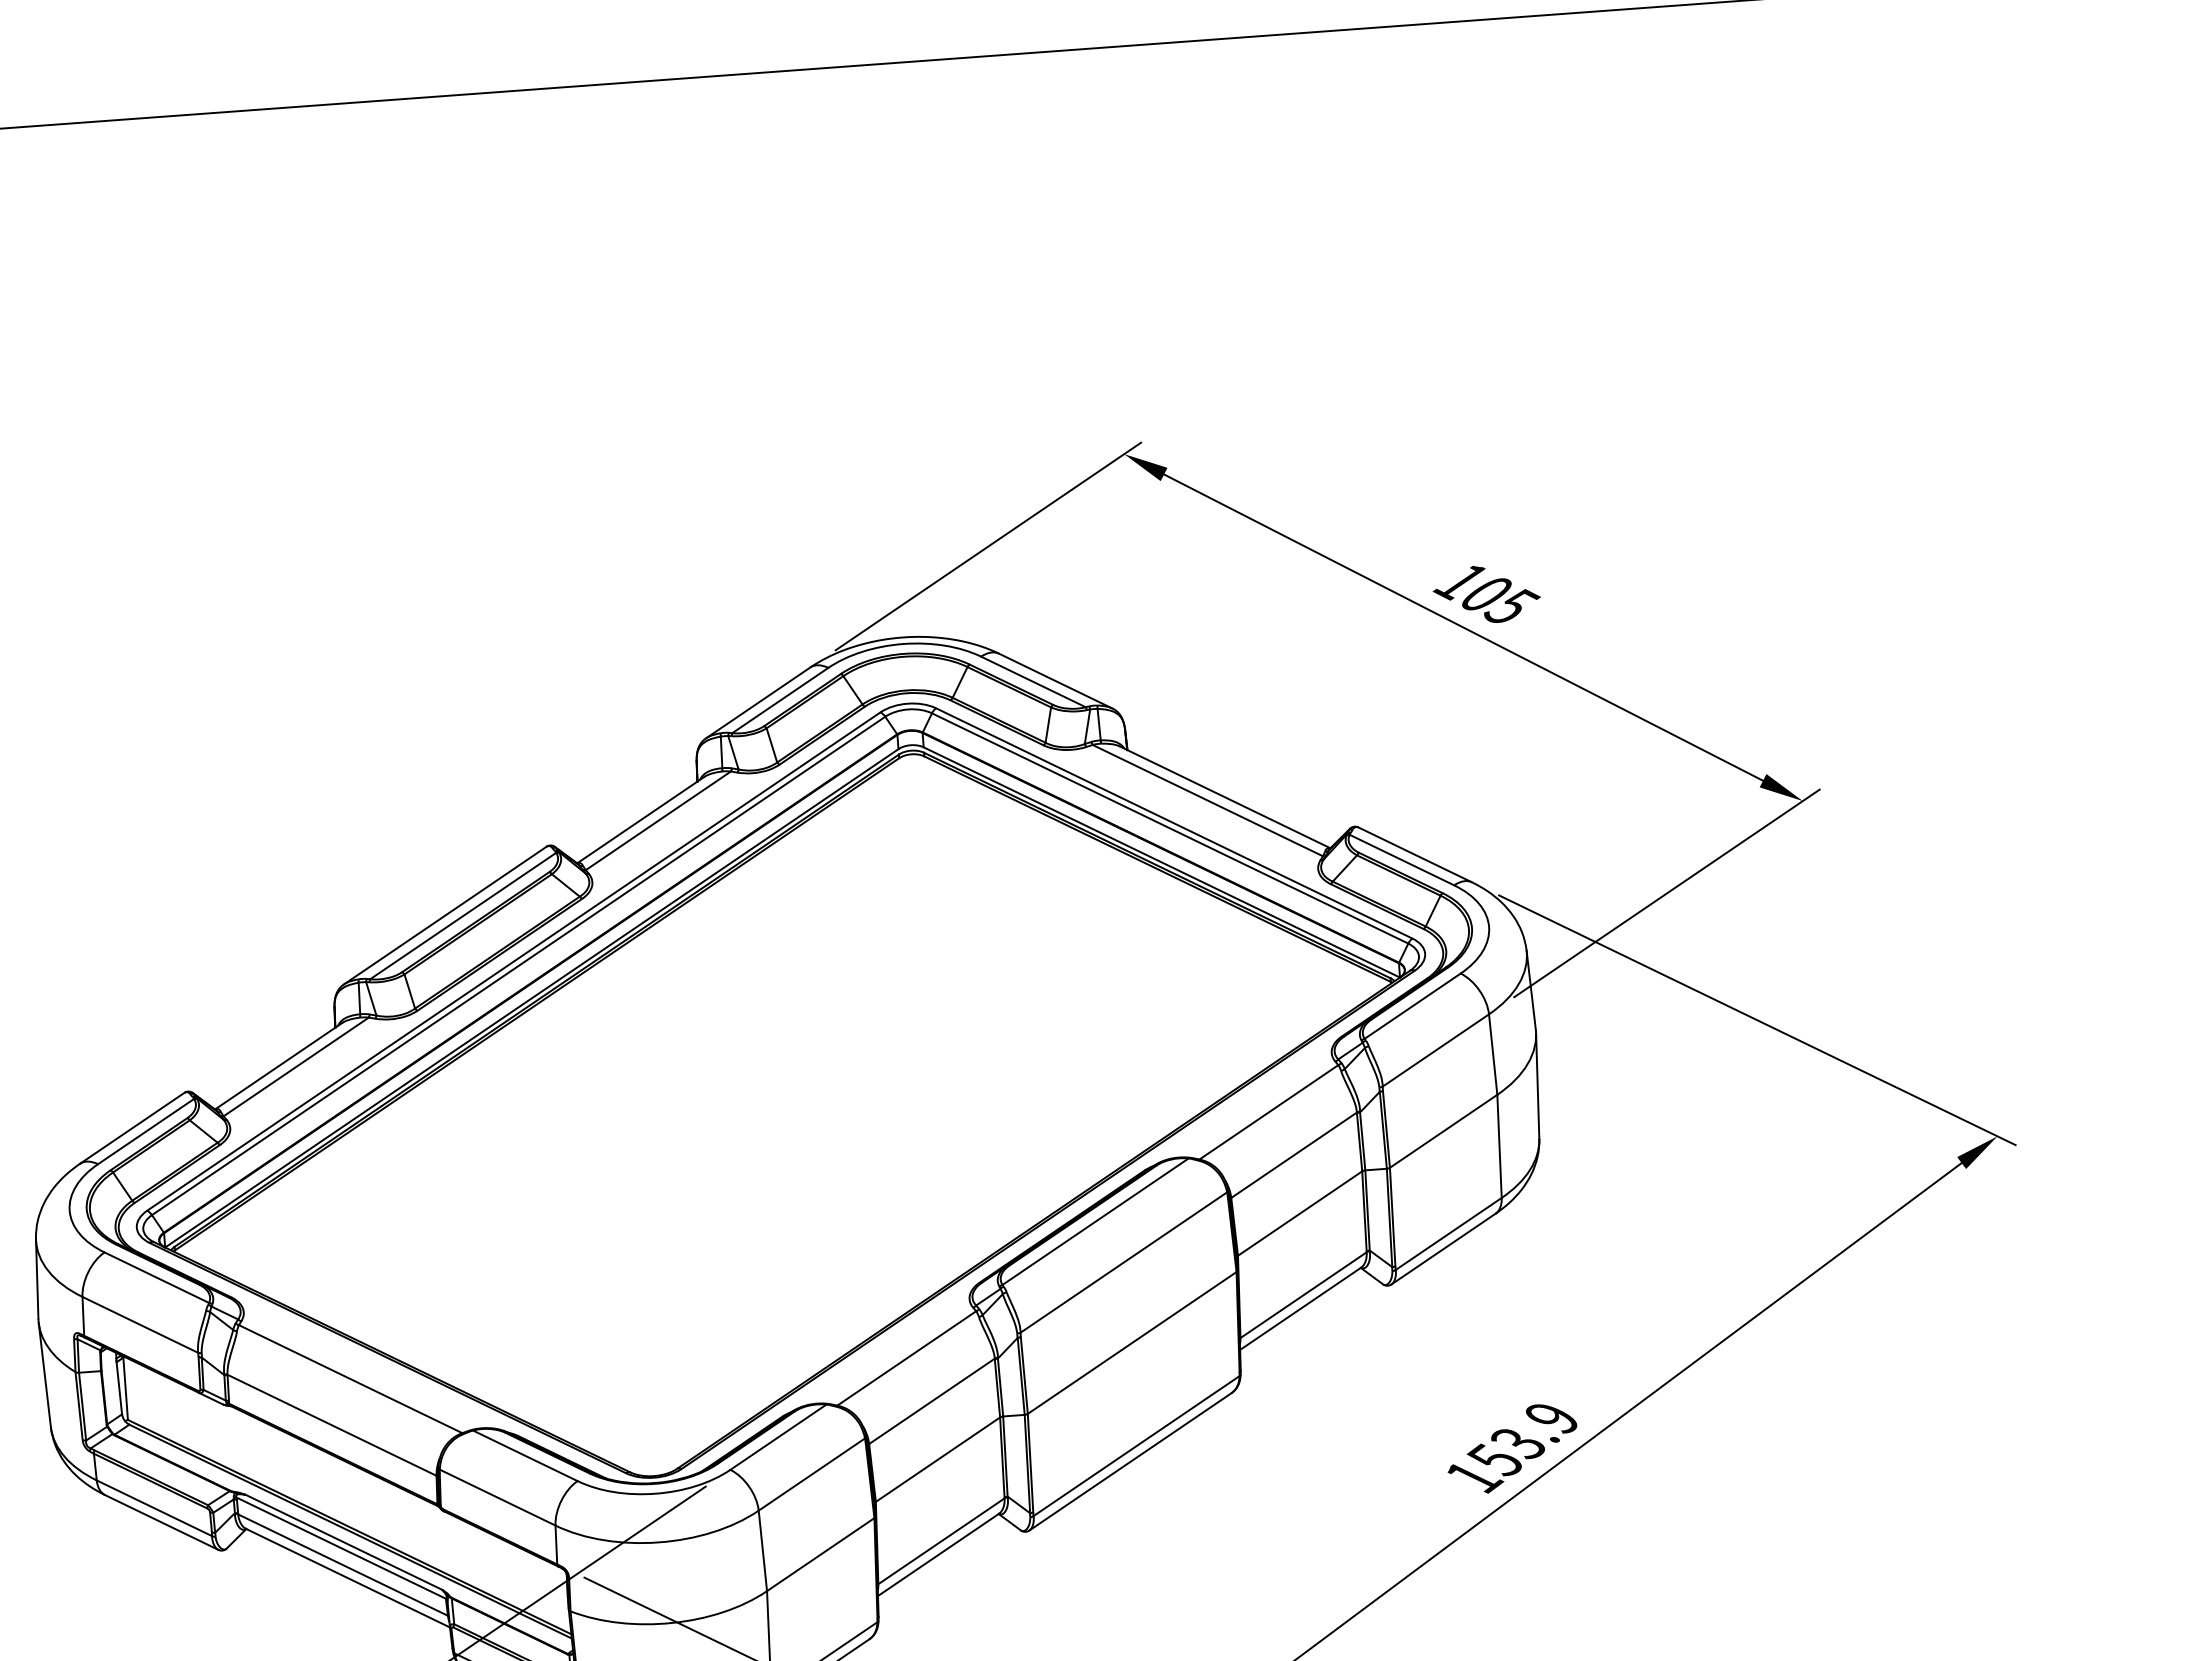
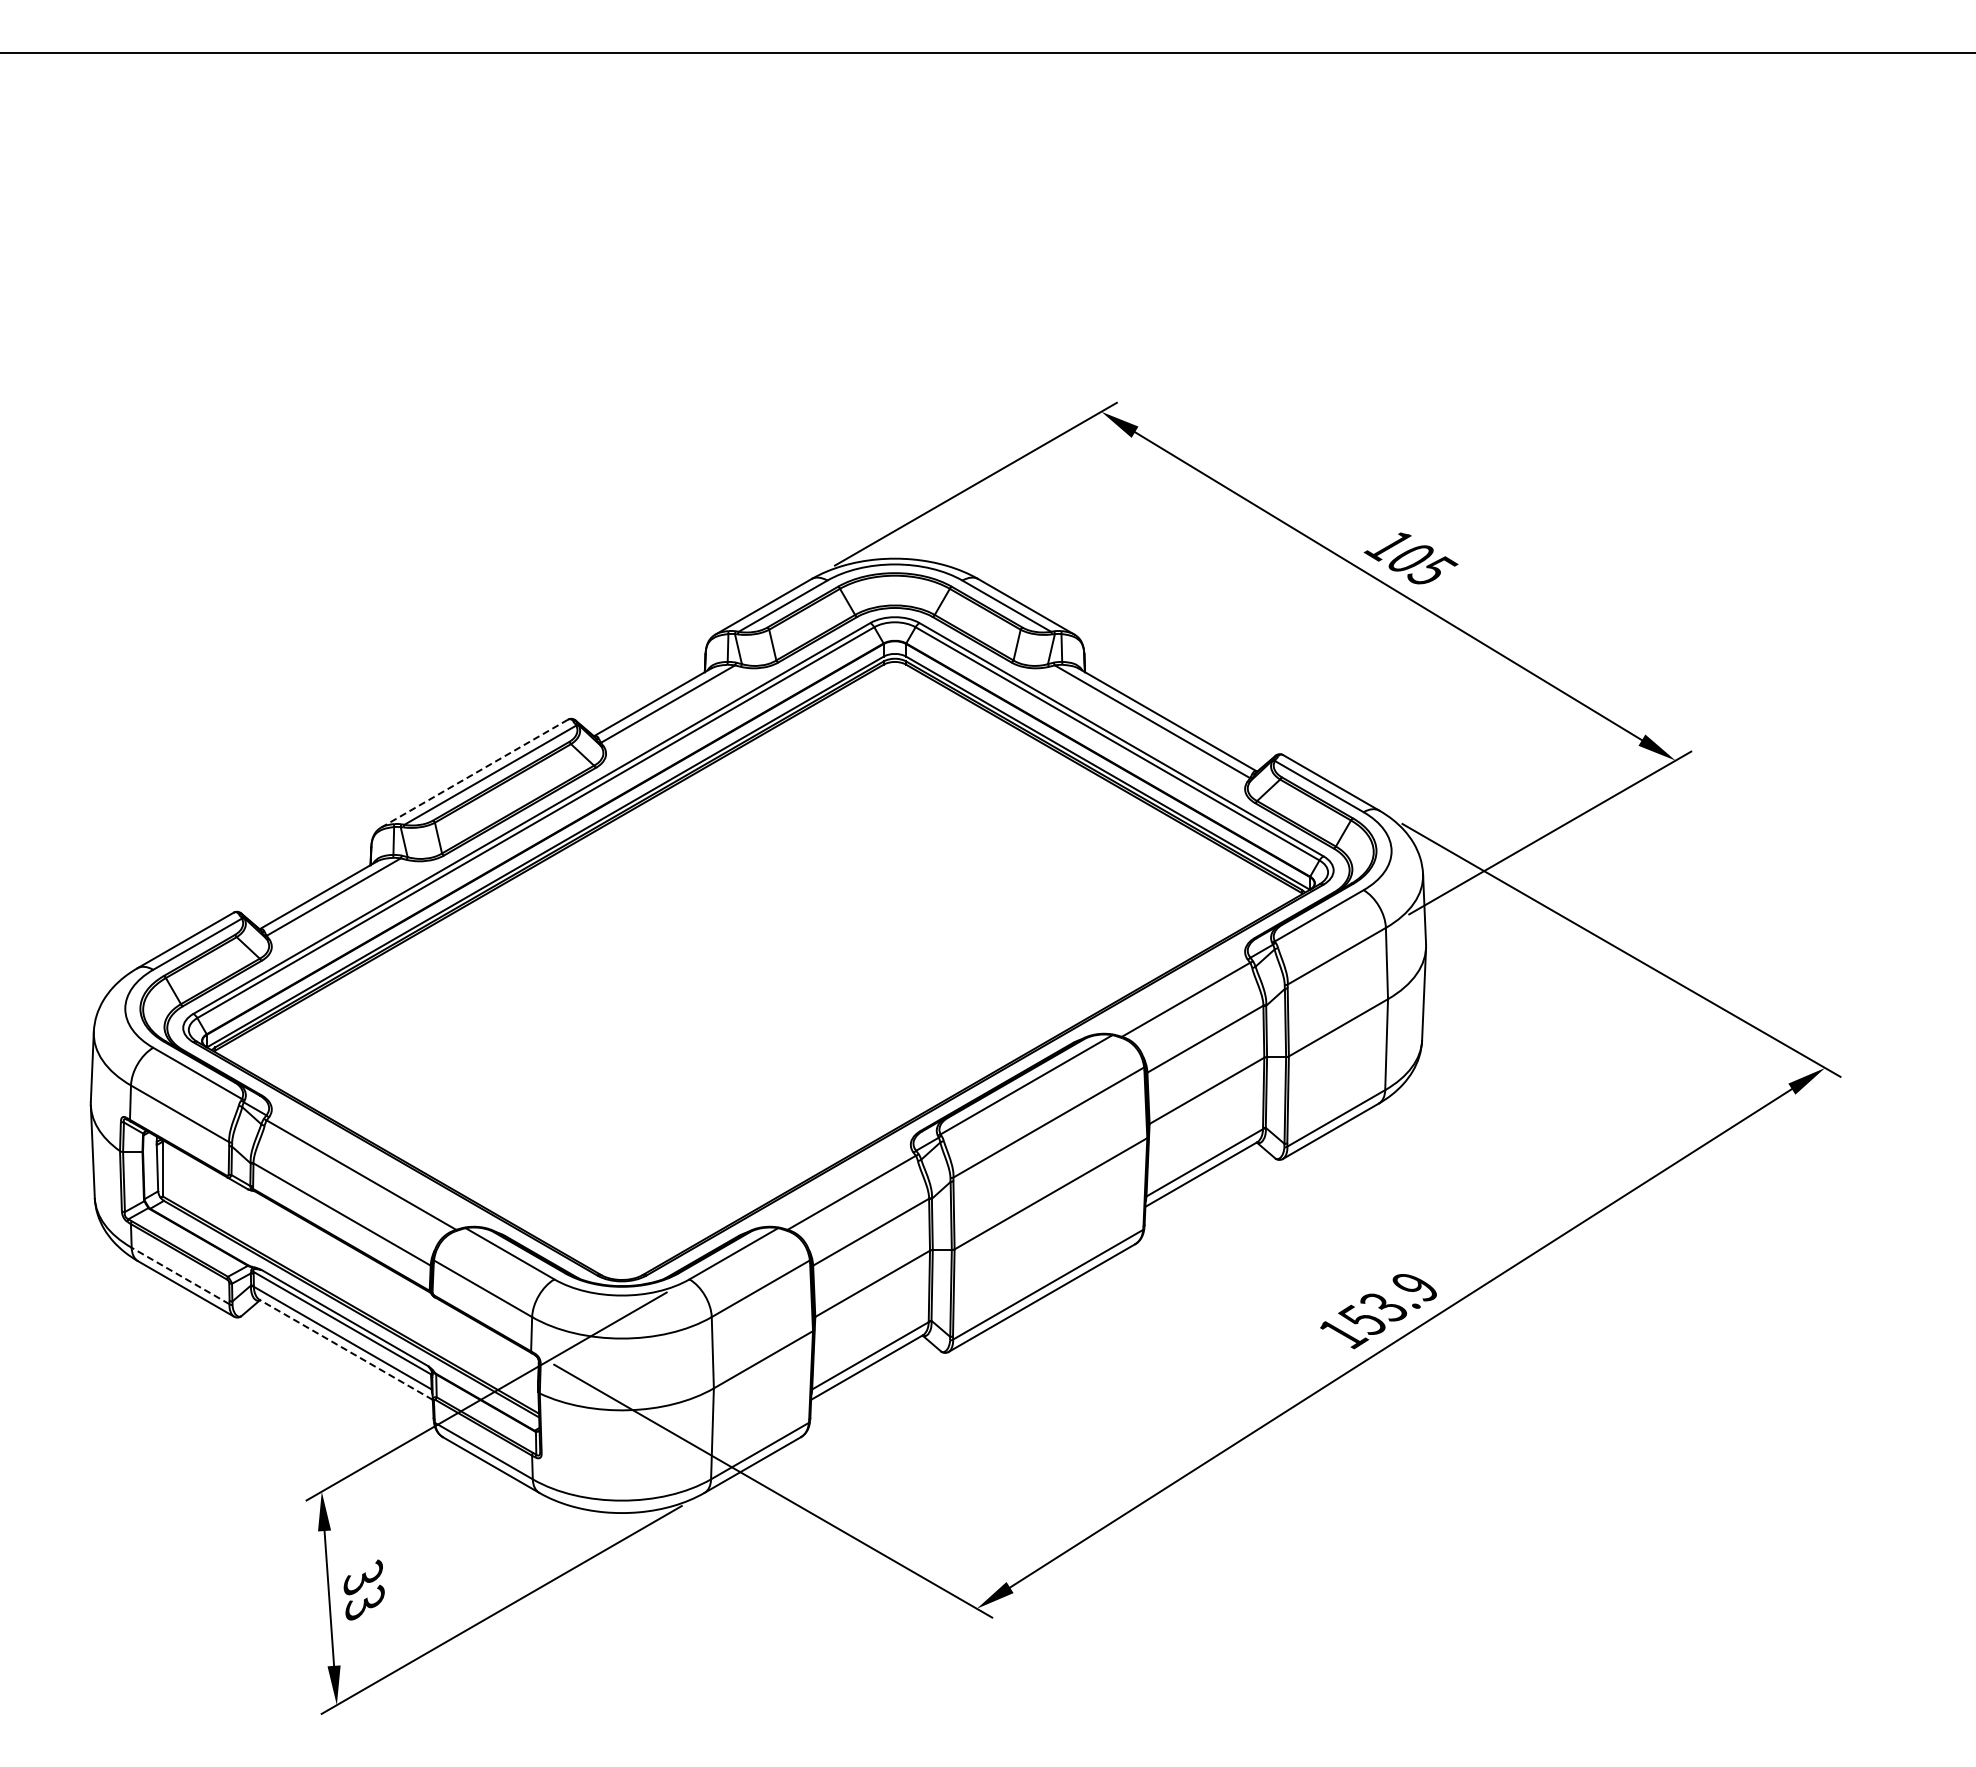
line: (445, 915) -> (474, 773), solid -> dashed
line: (154, 1507) -> (180, 1275), solid -> dashed
line: (347, 1577) -> (345, 1349), solid -> dashed

